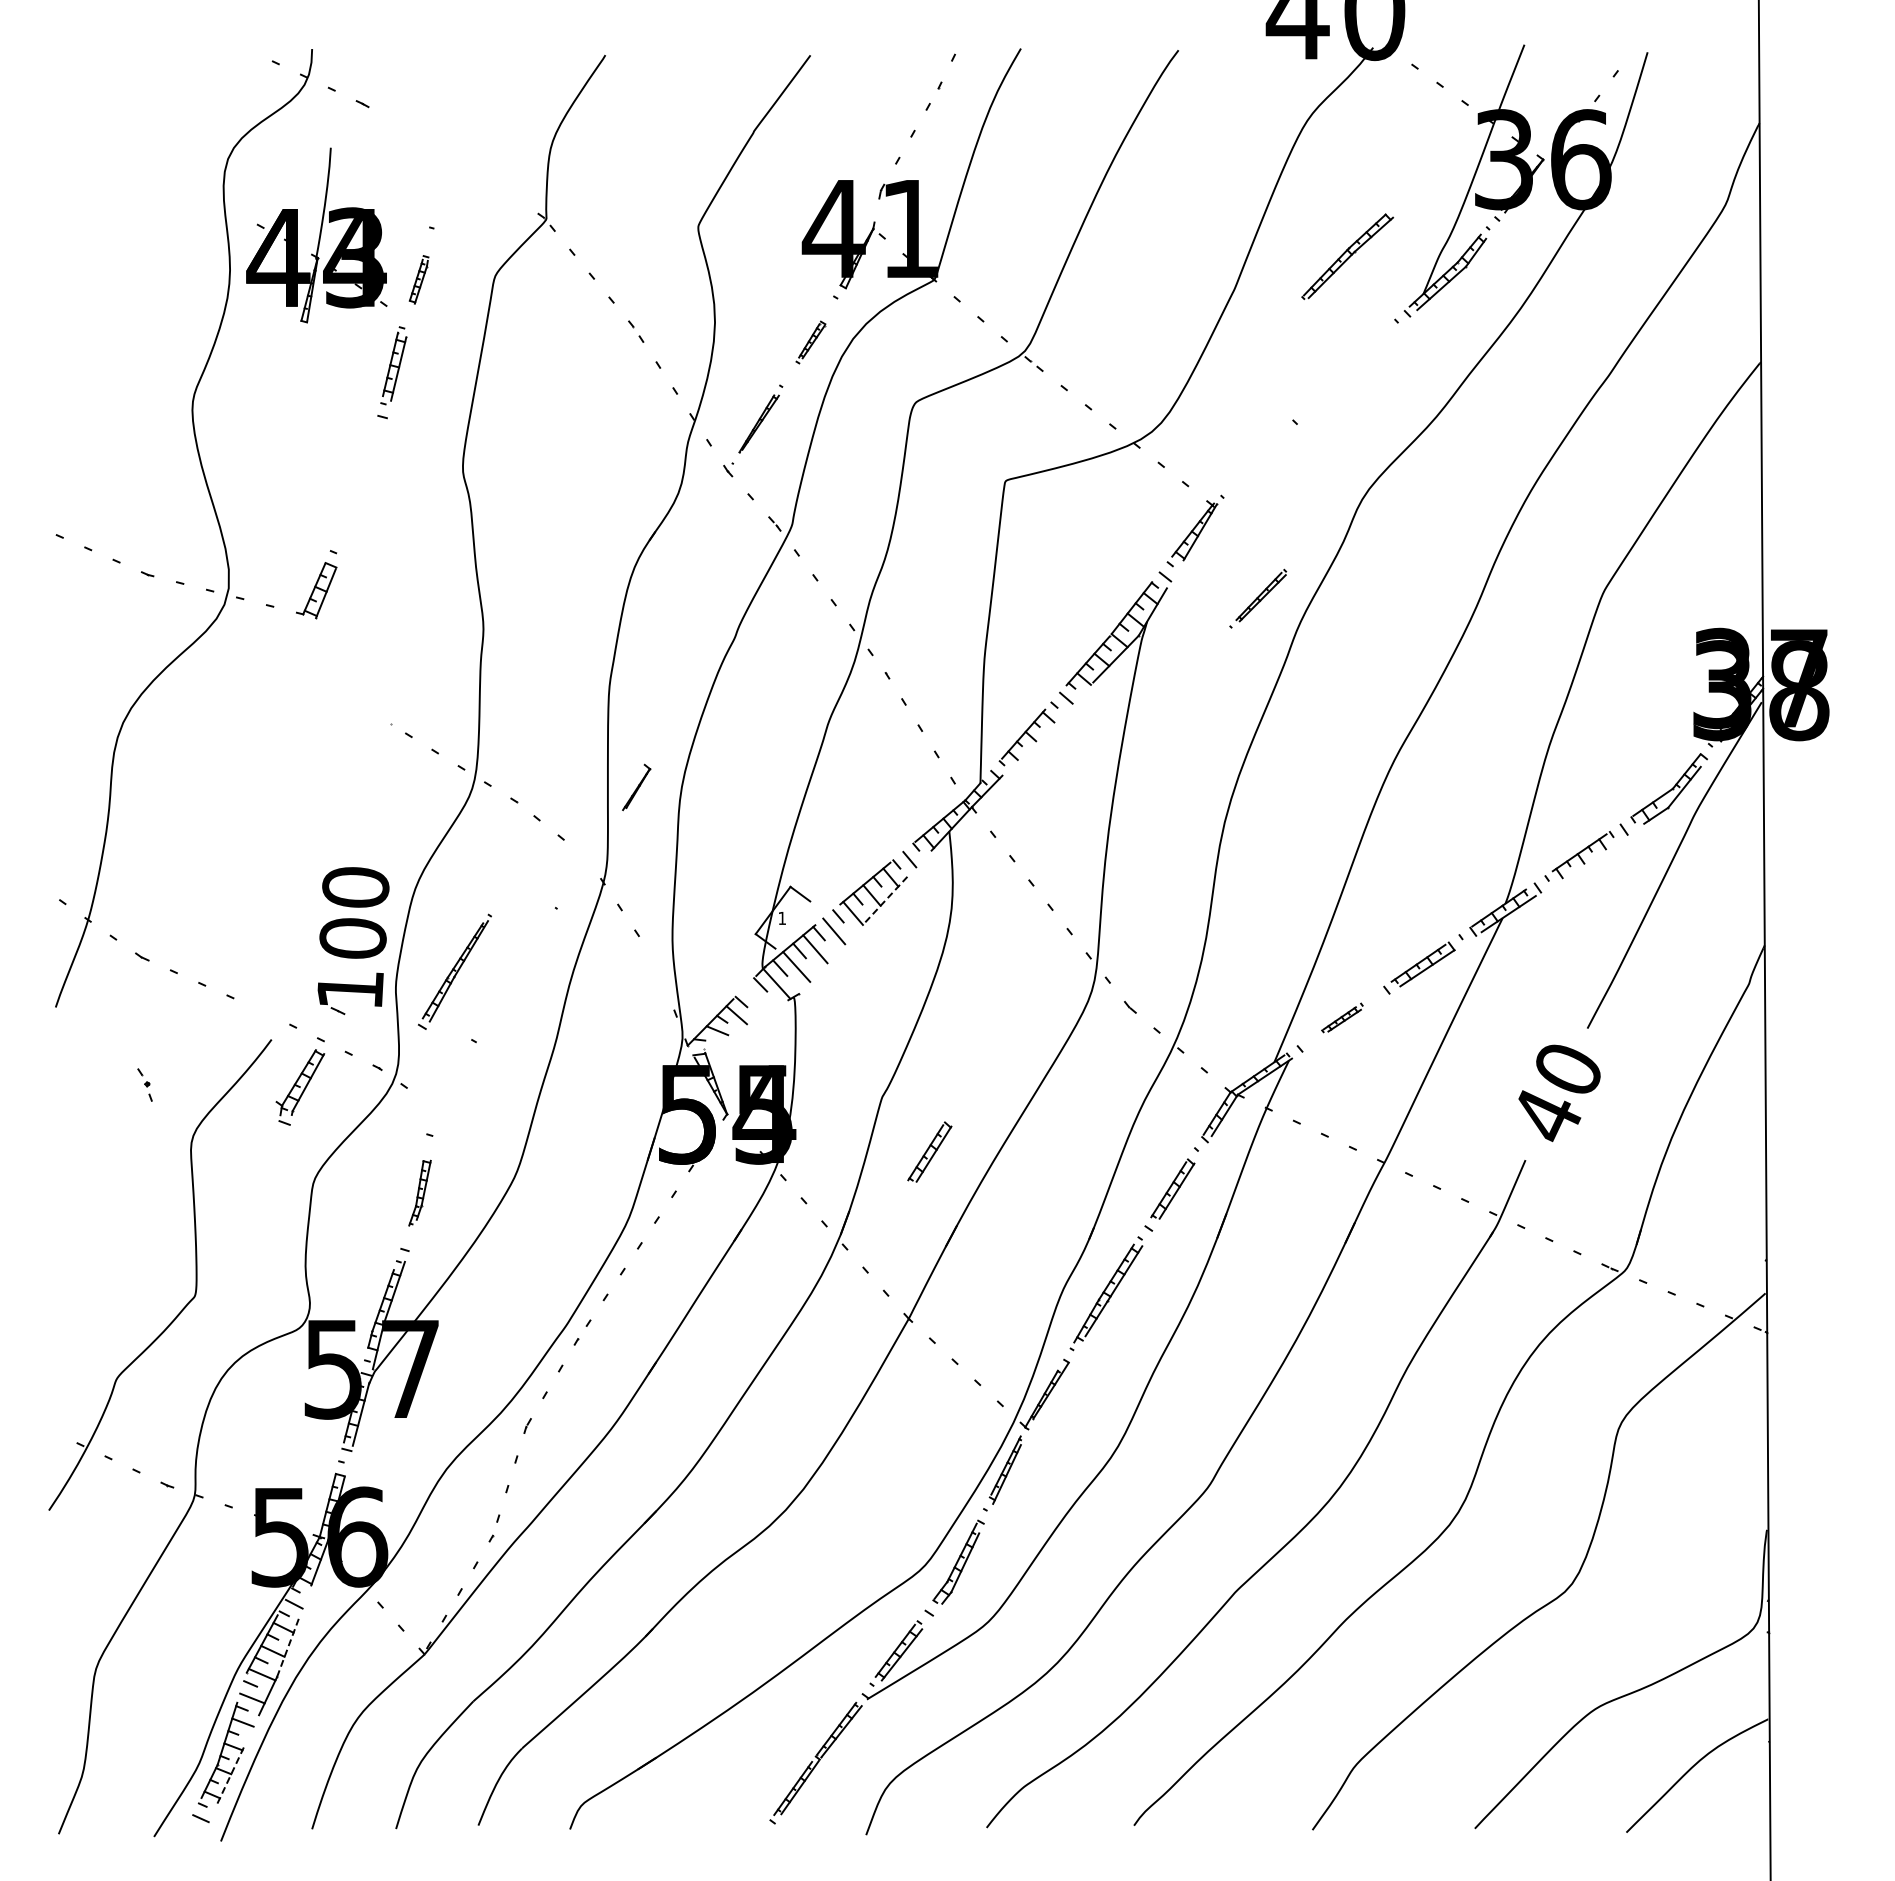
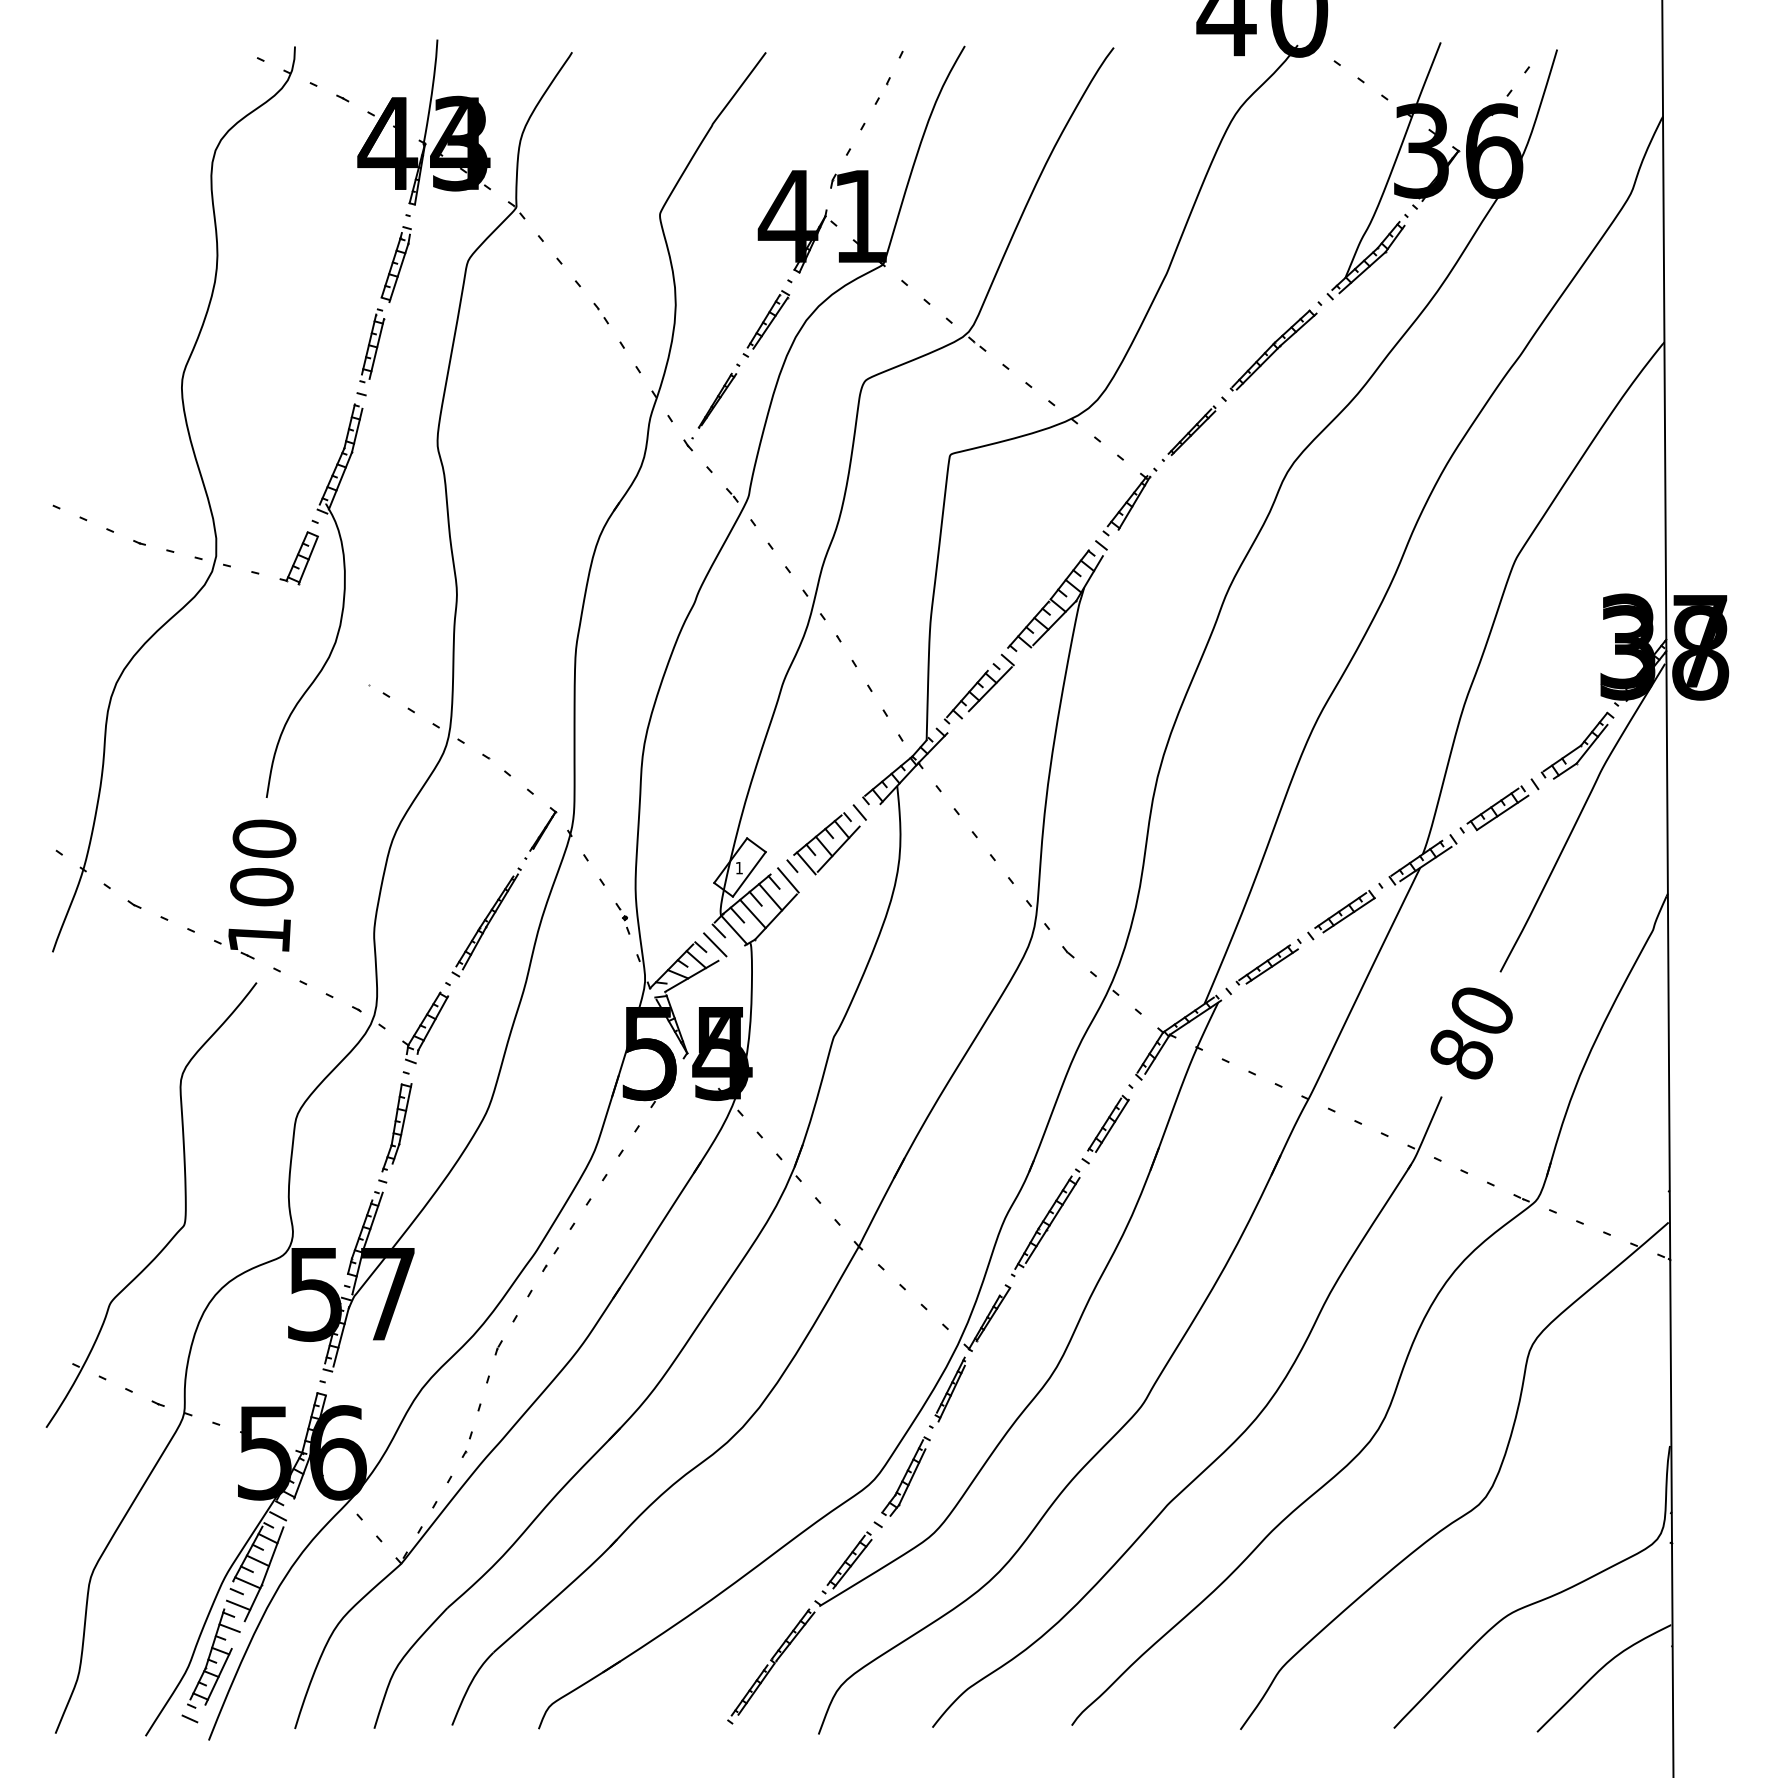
part: (316, 235) -> (423, 122), moved
part: (1347, 256) -> (1273, 350), moved
part: (418, 279) -> (395, 264), size x1.67
part: (810, 342) -> (766, 323), size x1.67
part: (1258, 598) -> (1189, 433), moved
part: (362, 635) -> (342, 600), added
line: (1047, 728) -> (990, 688), added
part: (636, 787) -> (542, 829), moved
line: (1589, 859) -> (1502, 812), added
line: (887, 898) -> (838, 849), dashed -> solid
line: (792, 924) -> (749, 873), added
part: (353, 941) -> (262, 889), moved
line: (820, 970) -> (775, 917), added
part: (454, 971) -> (486, 922), moved
line: (756, 999) -> (714, 944), added
part: (1342, 1017) -> (1268, 961), size x1.67
line: (731, 1032) -> (691, 975), added
part: (144, 1084) -> (622, 918), moved
part: (300, 1087) -> (425, 1027), moved
text: (1547, 1115) -> (1462, 1054), 40 -> 80
part: (929, 1151) -> (878, 1088), removed
part: (419, 1193) -> (396, 1128), size x1.43
line: (288, 1646) -> (272, 1556), dashed -> solid
line: (231, 1774) -> (218, 1677), dashed -> solid

